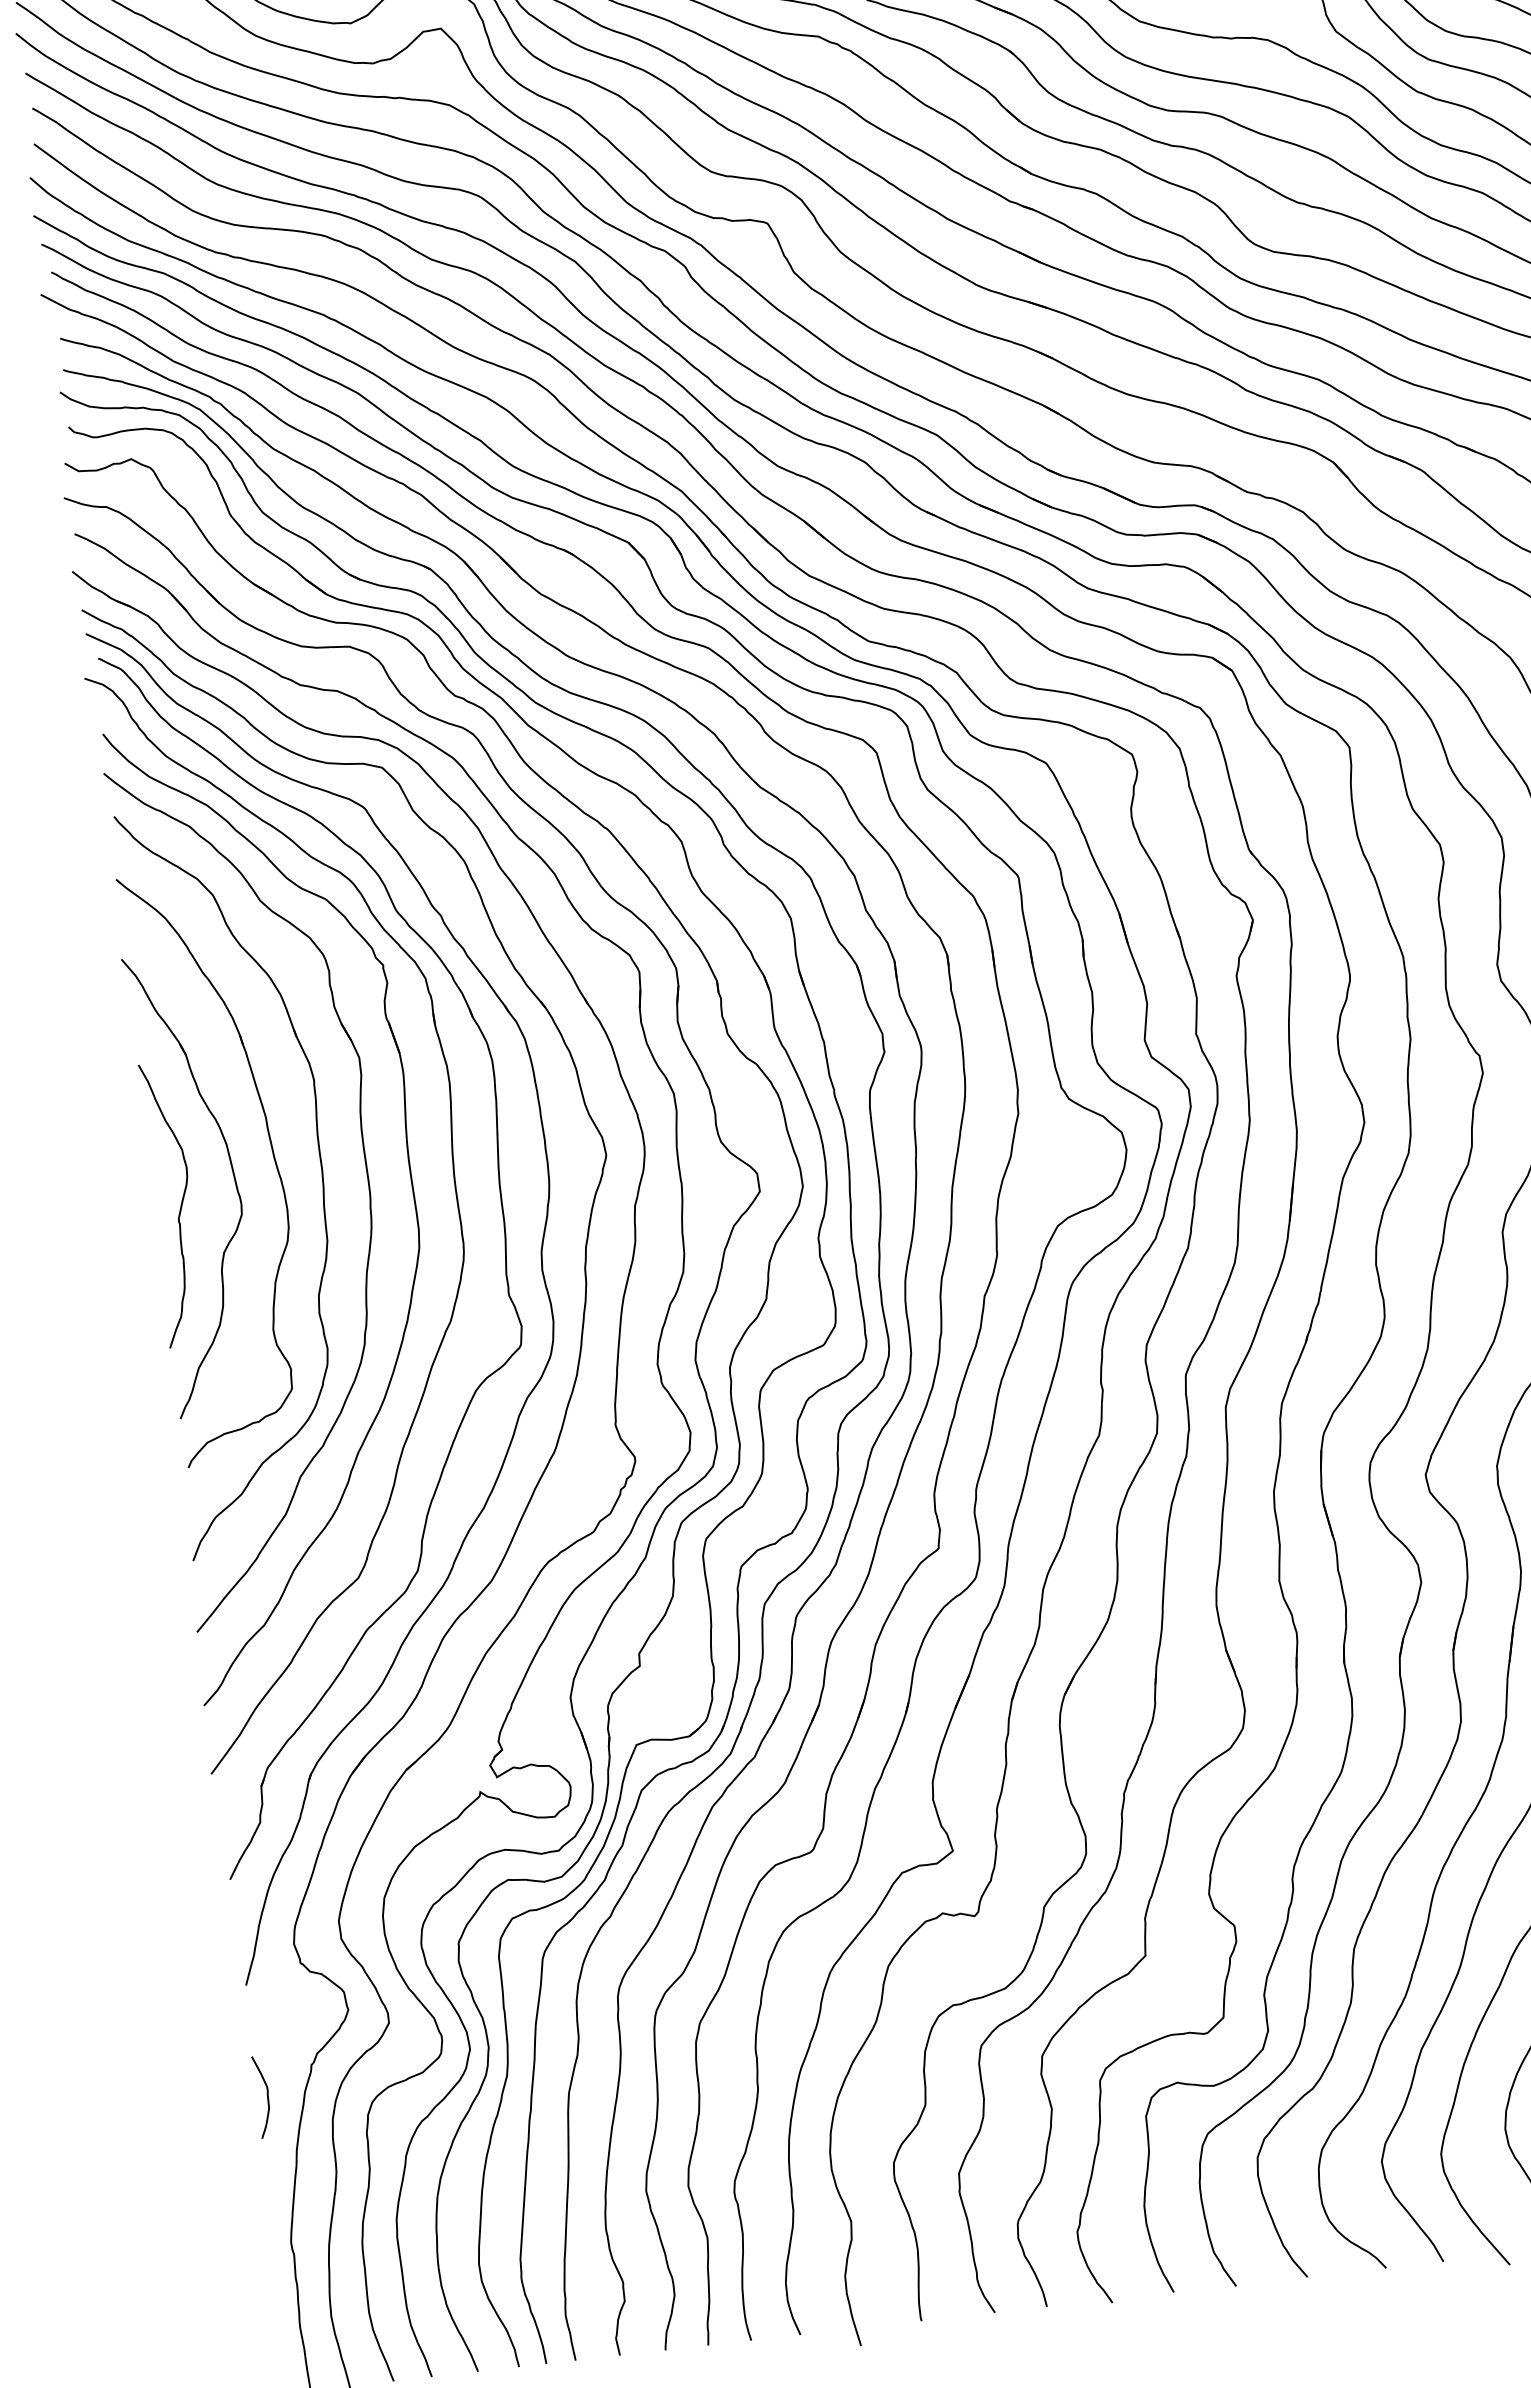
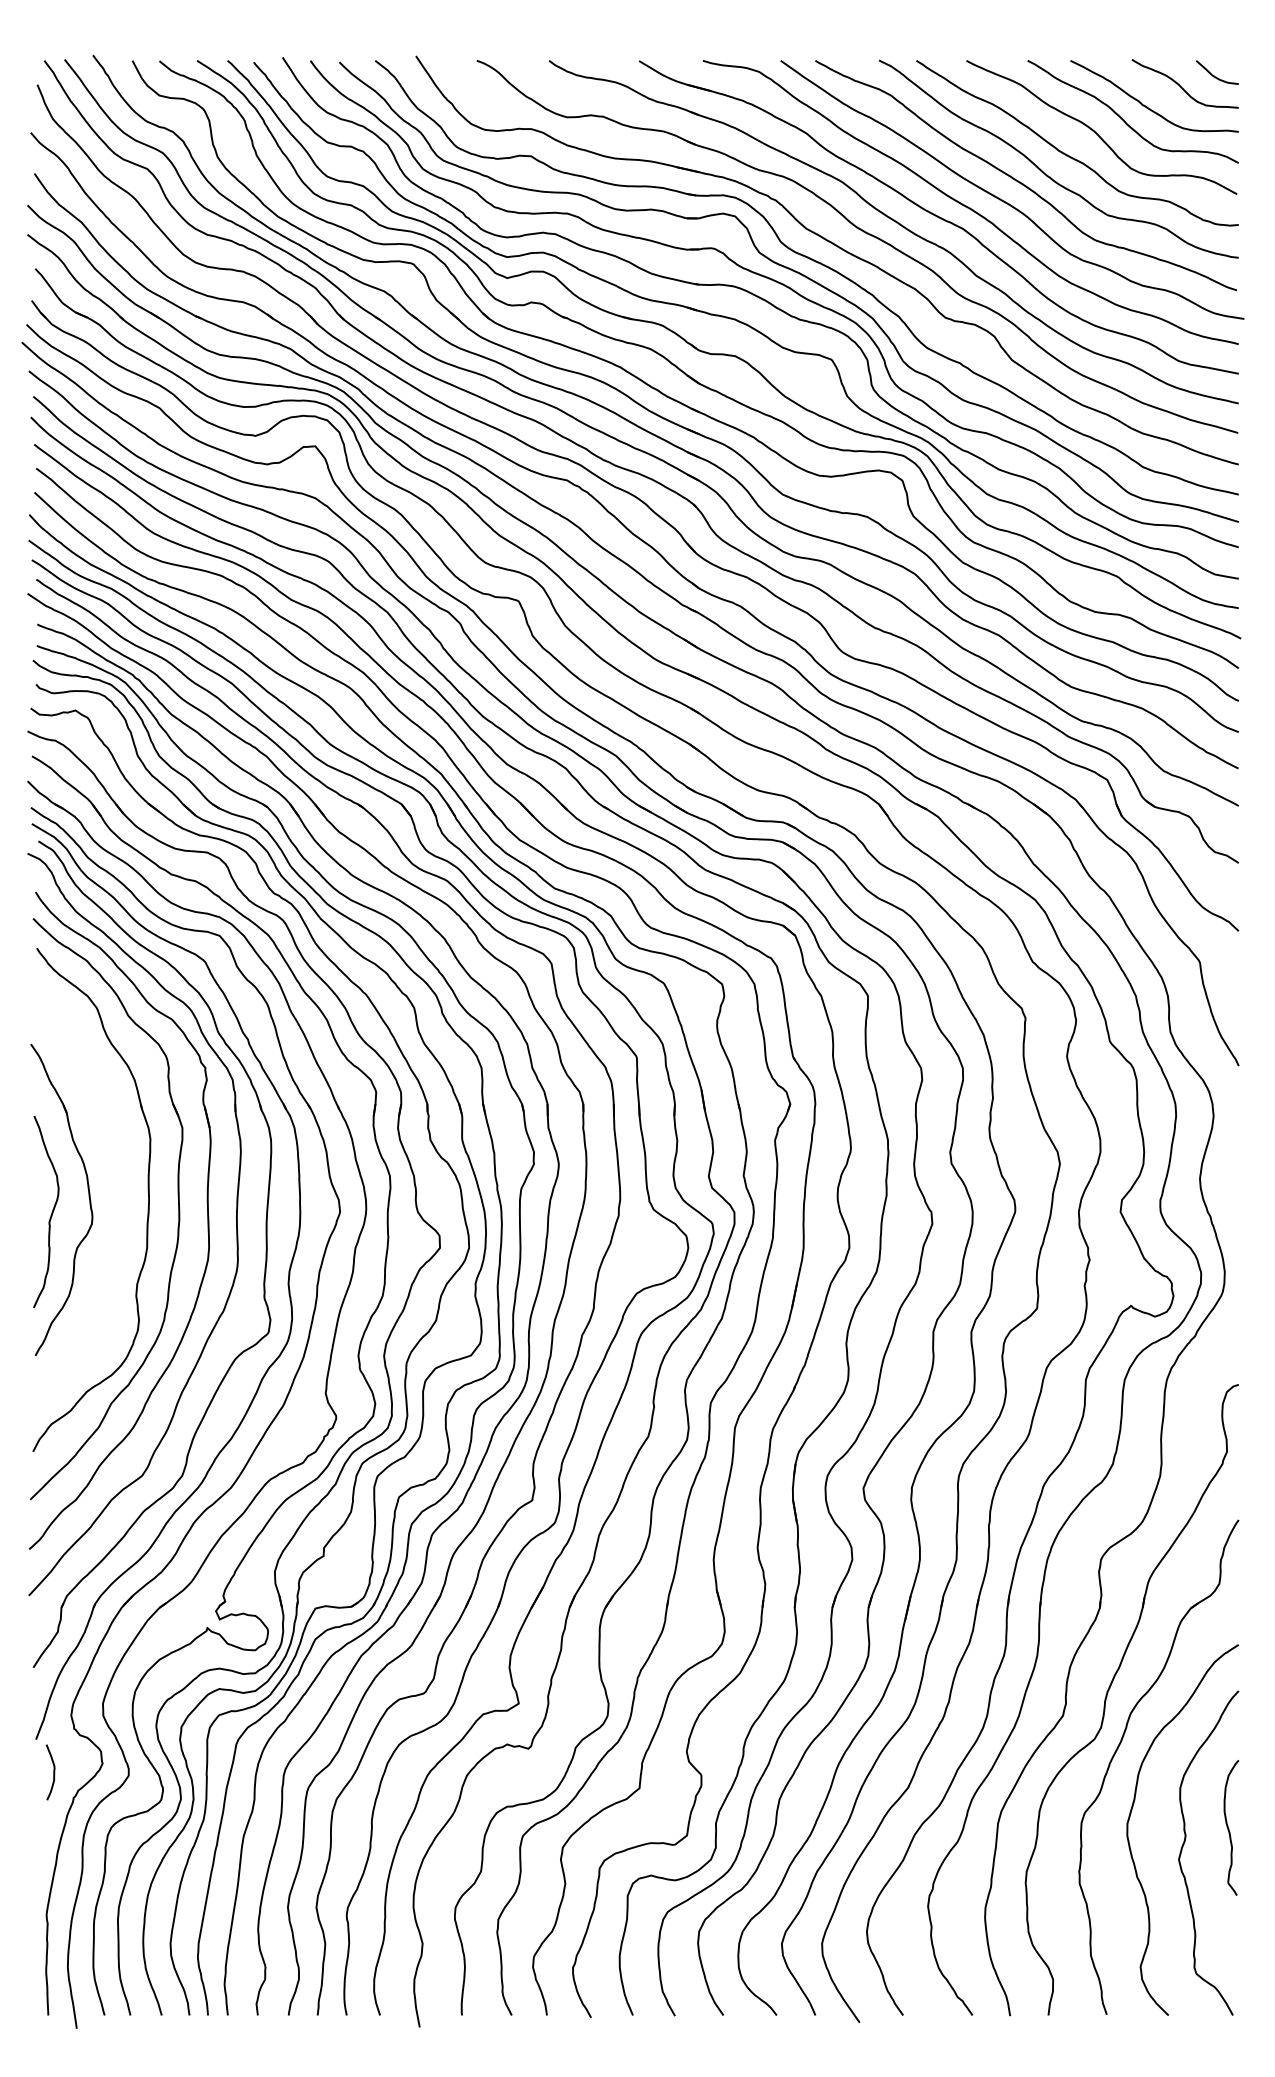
part: (271, 1155) -> (116, 1186), removed
curve: (266, 2096) -> (53, 1772), moved

